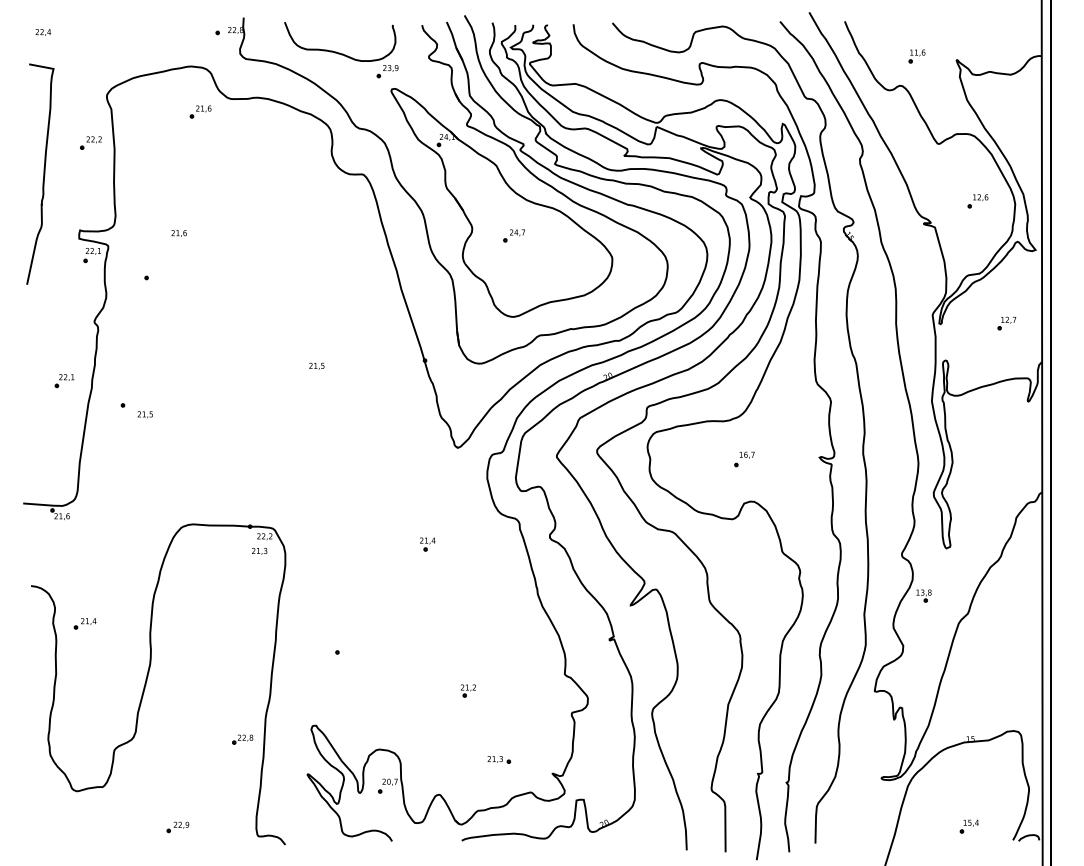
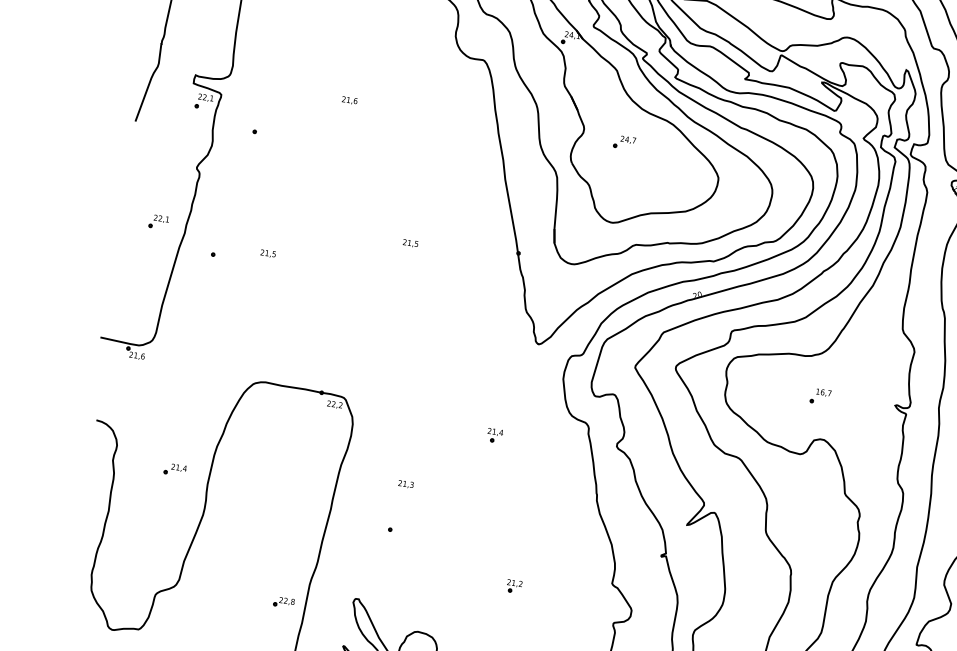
text: (178, 233) -> (349, 100), moved
text: (144, 414) -> (267, 253), moved
text: (259, 551) -> (405, 484), moved
part: (84, 623) -> (174, 469), moved

